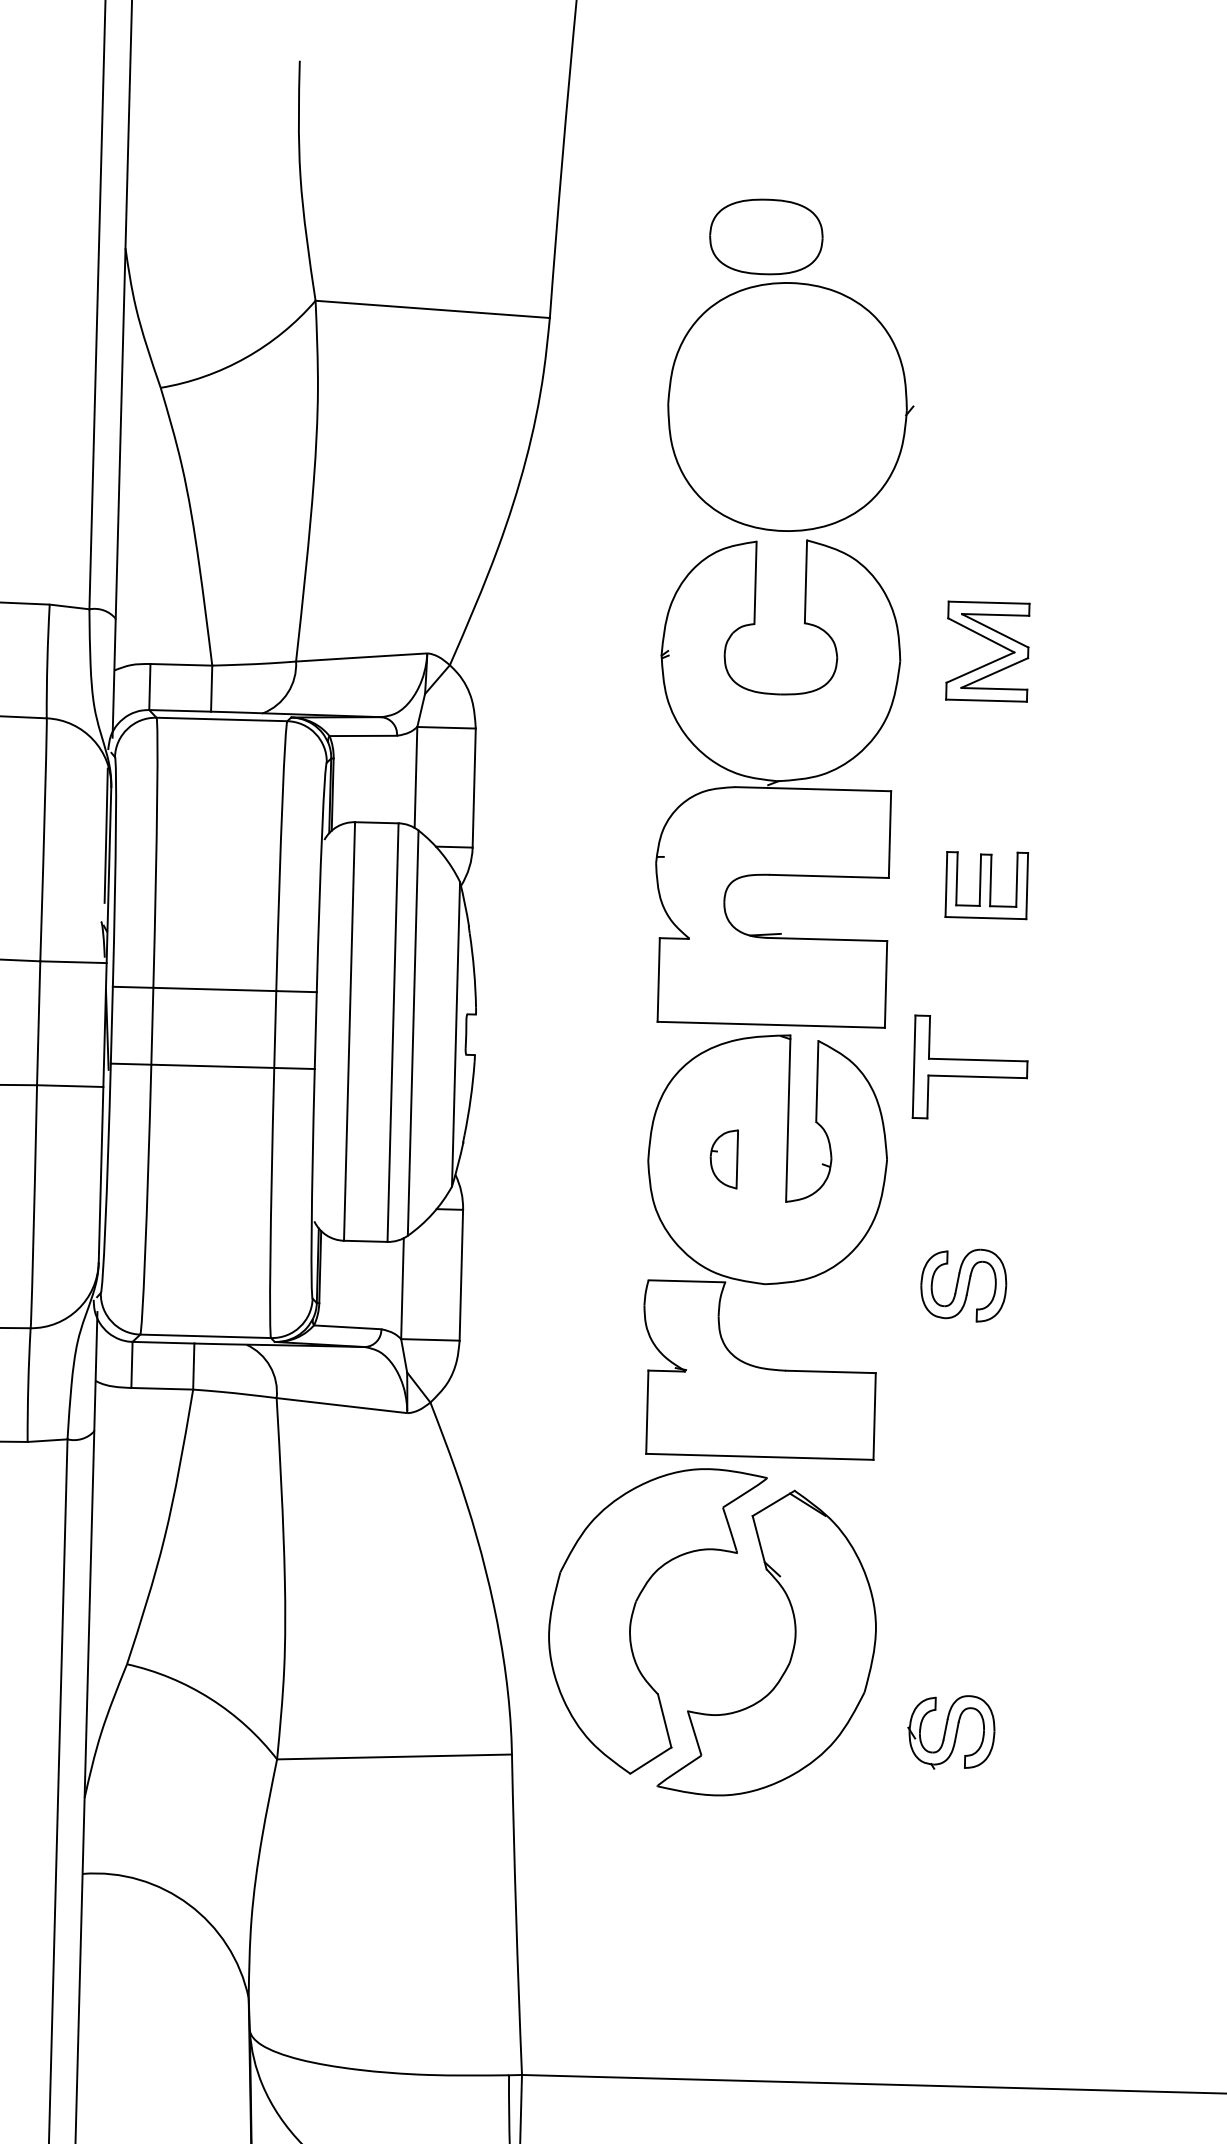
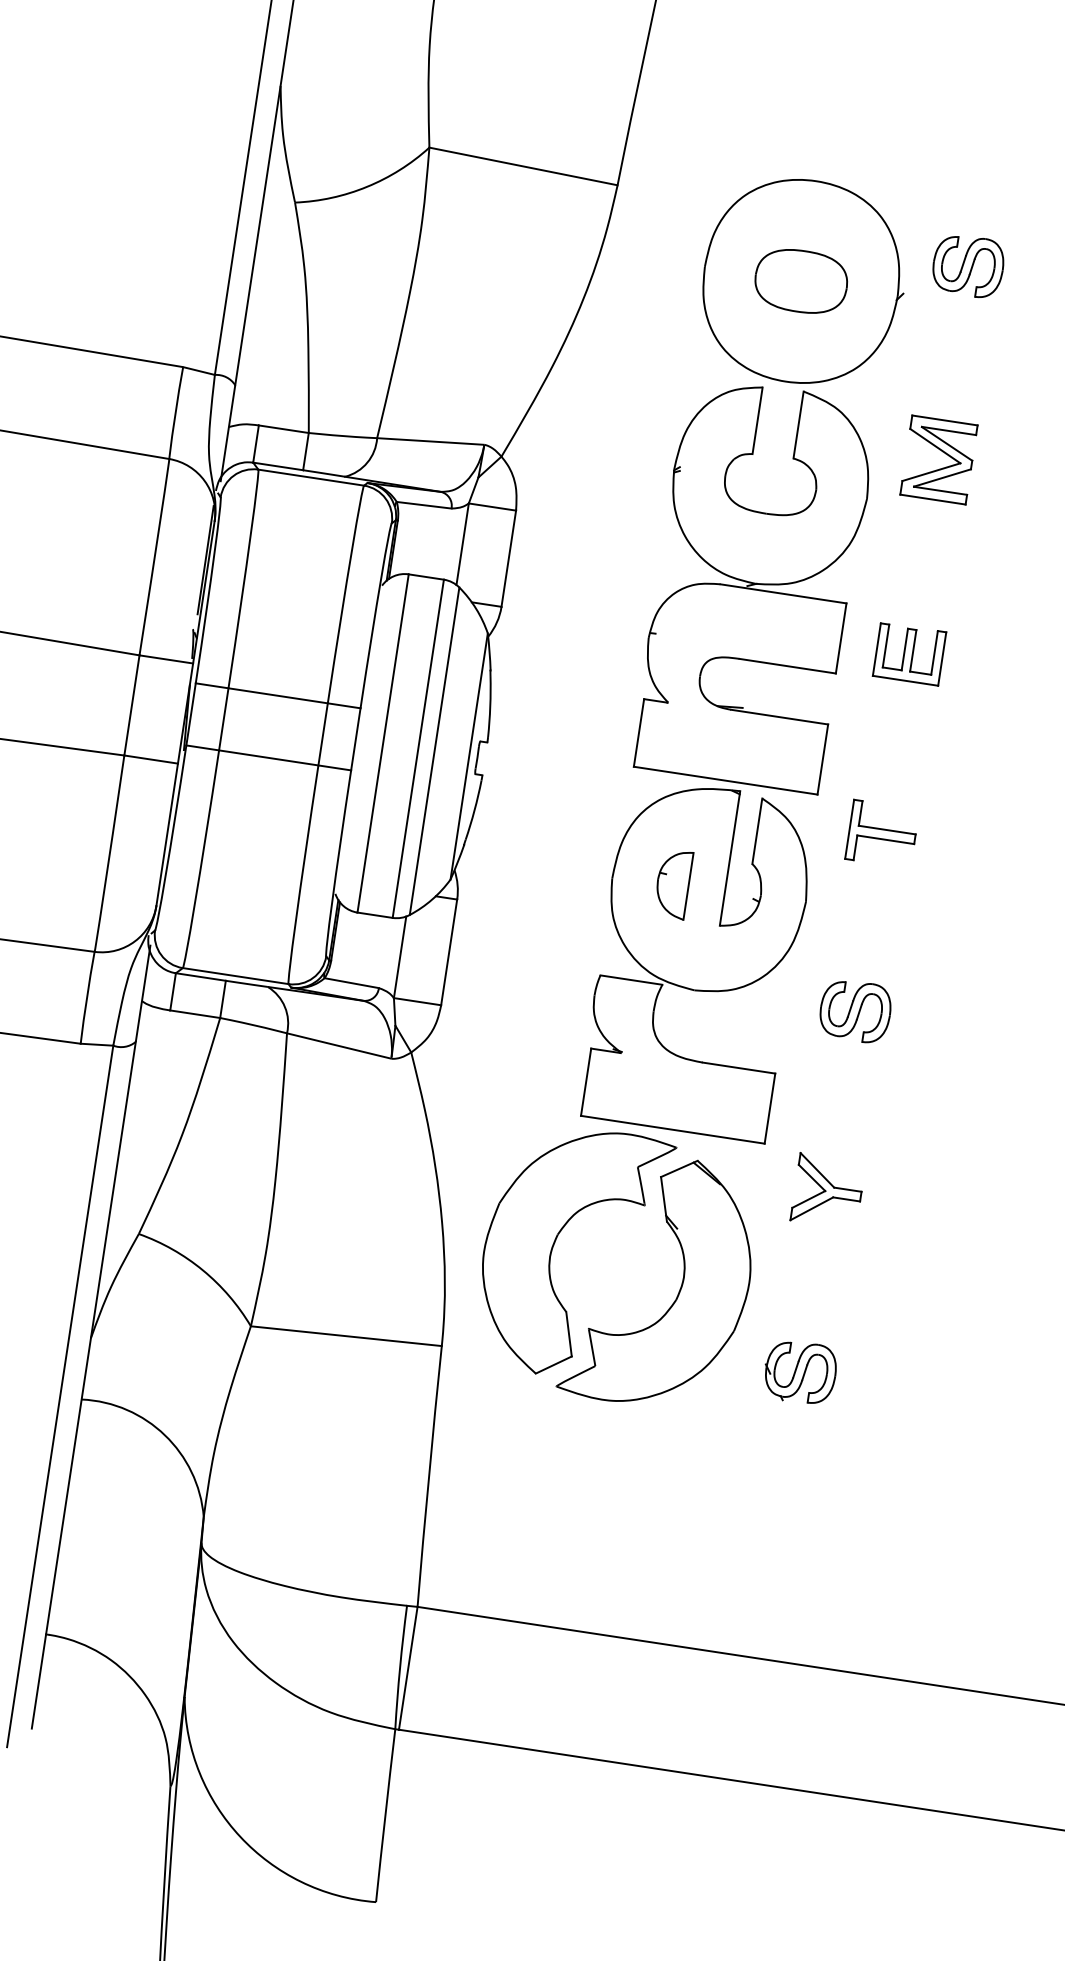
part: (765, 237) -> (800, 281), moved
part: (988, 363) -> (968, 266), added
part: (990, 642) -> (942, 452), moved
part: (986, 885) -> (909, 654), moved
part: (966, 1060) -> (880, 829), size x0.71
part: (726, 1160) -> (675, 886), size x1.43
part: (953, 1502) -> (825, 1186), added

